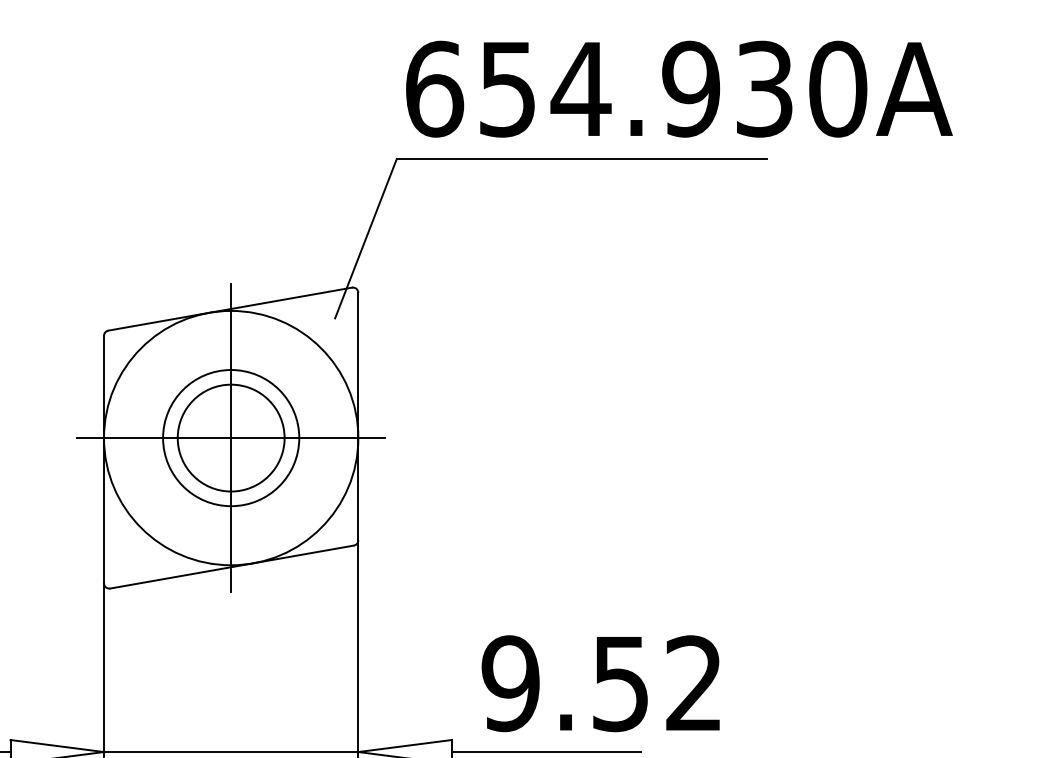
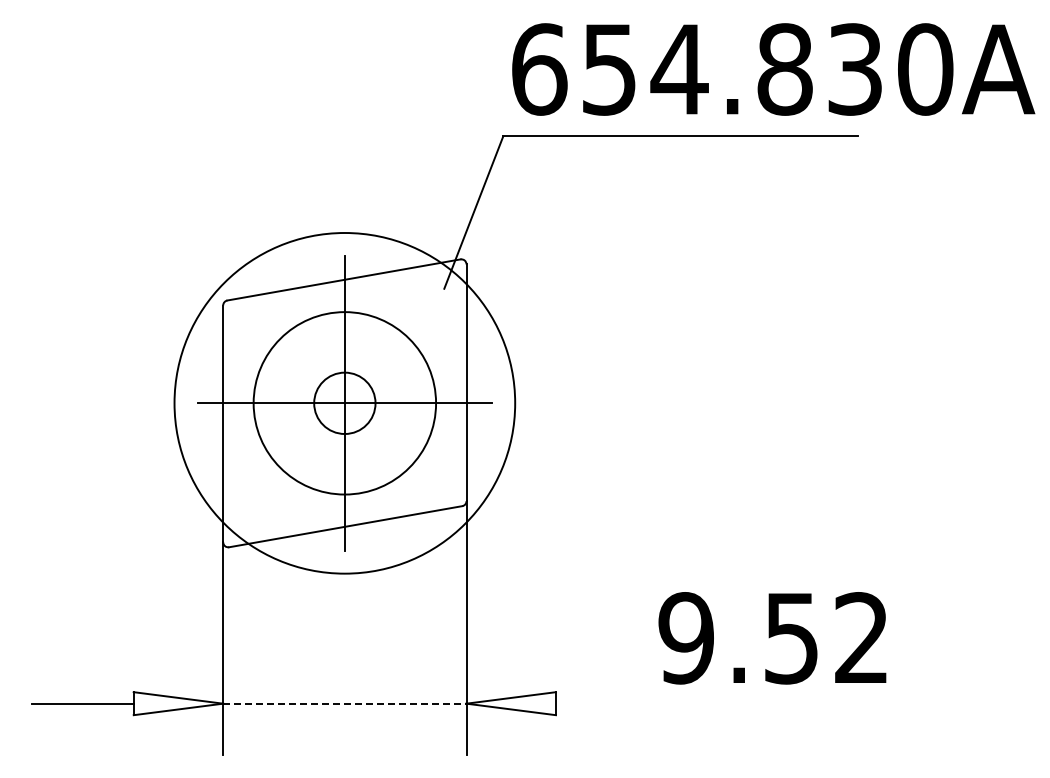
text: (690, 89) -> (784, 69), 654.930A -> 654.830A
circle: (230, 438) -> (344, 403), size x0.6
circle: (230, 438) -> (344, 403), size x1.4
circle: (230, 438) -> (344, 403), size x1.4
text: (600, 683) -> (772, 638), moved
line: (230, 751) -> (344, 703), solid -> dashed
line: (545, 751) -> (645, 703), removed

